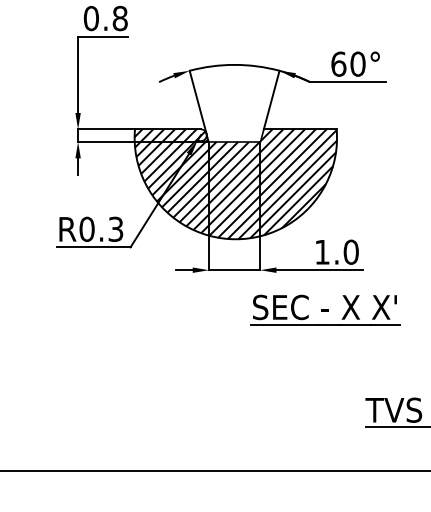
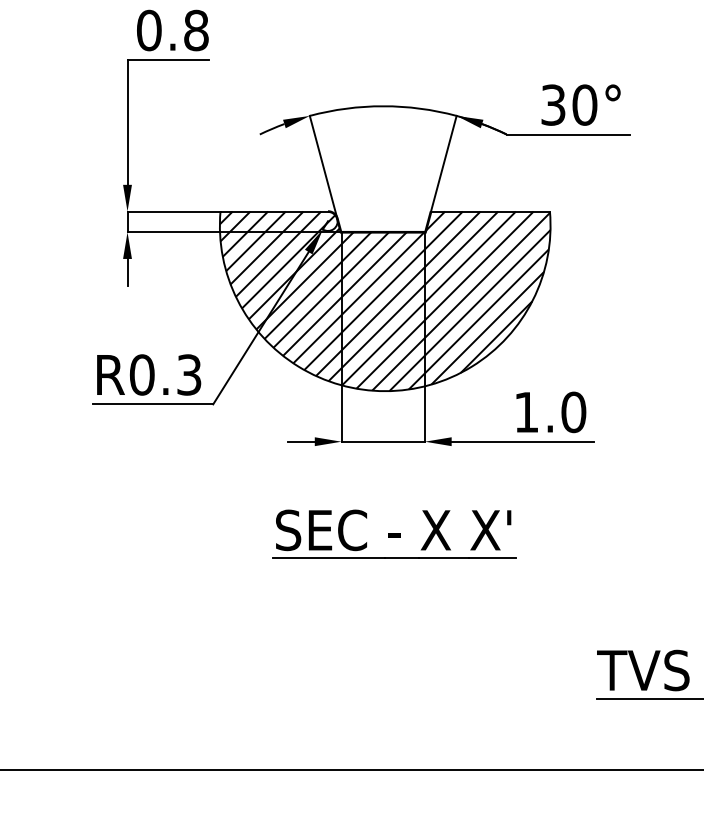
text: (338, 63) -> (552, 103), 60° -> 30°
part: (325, 309) -> (394, 533), moved

